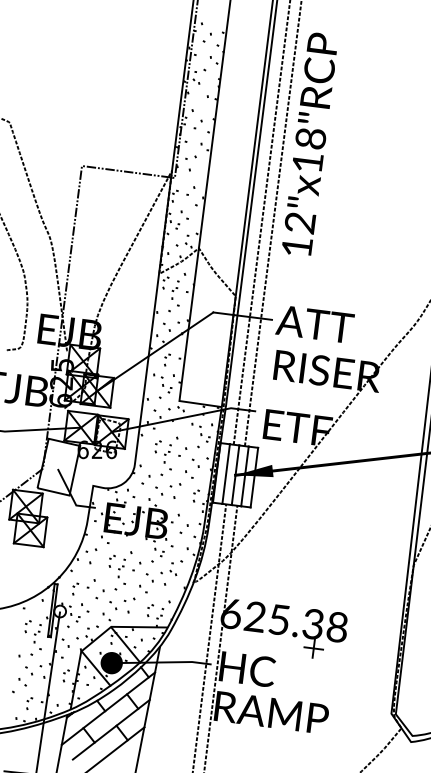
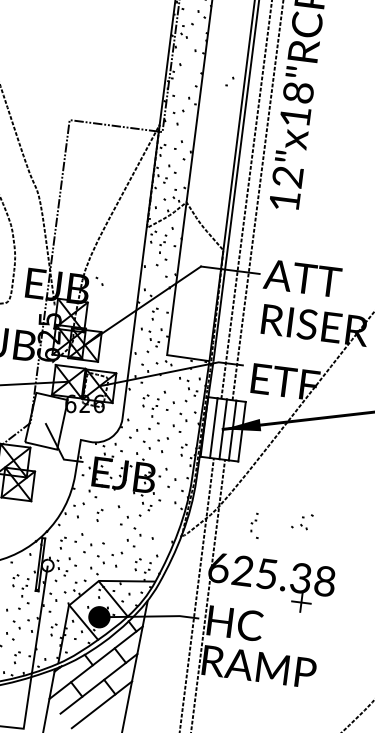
part: (197, 124) -> (229, 81), moved
part: (166, 326) -> (99, 280), moved
part: (171, 568) -> (302, 522), moved
part: (121, 571) -> (254, 525), moved

